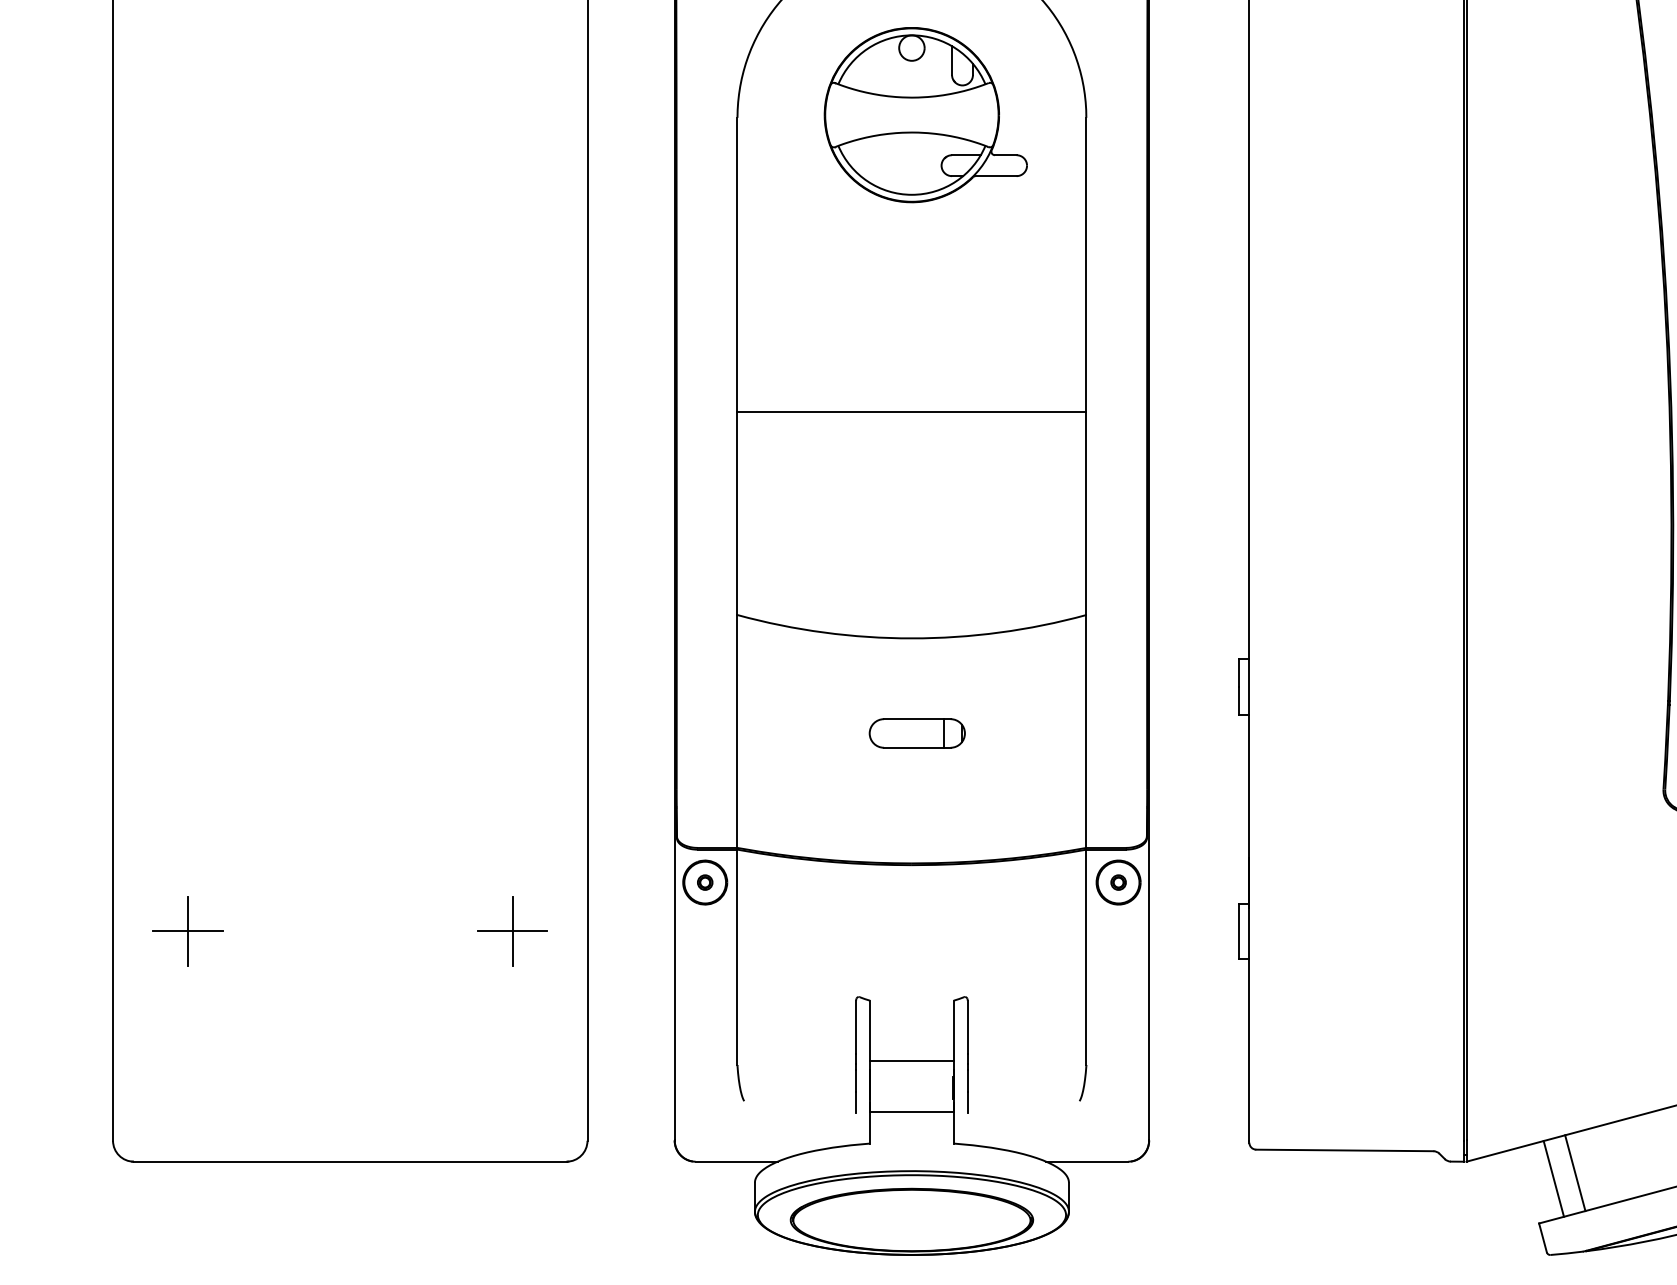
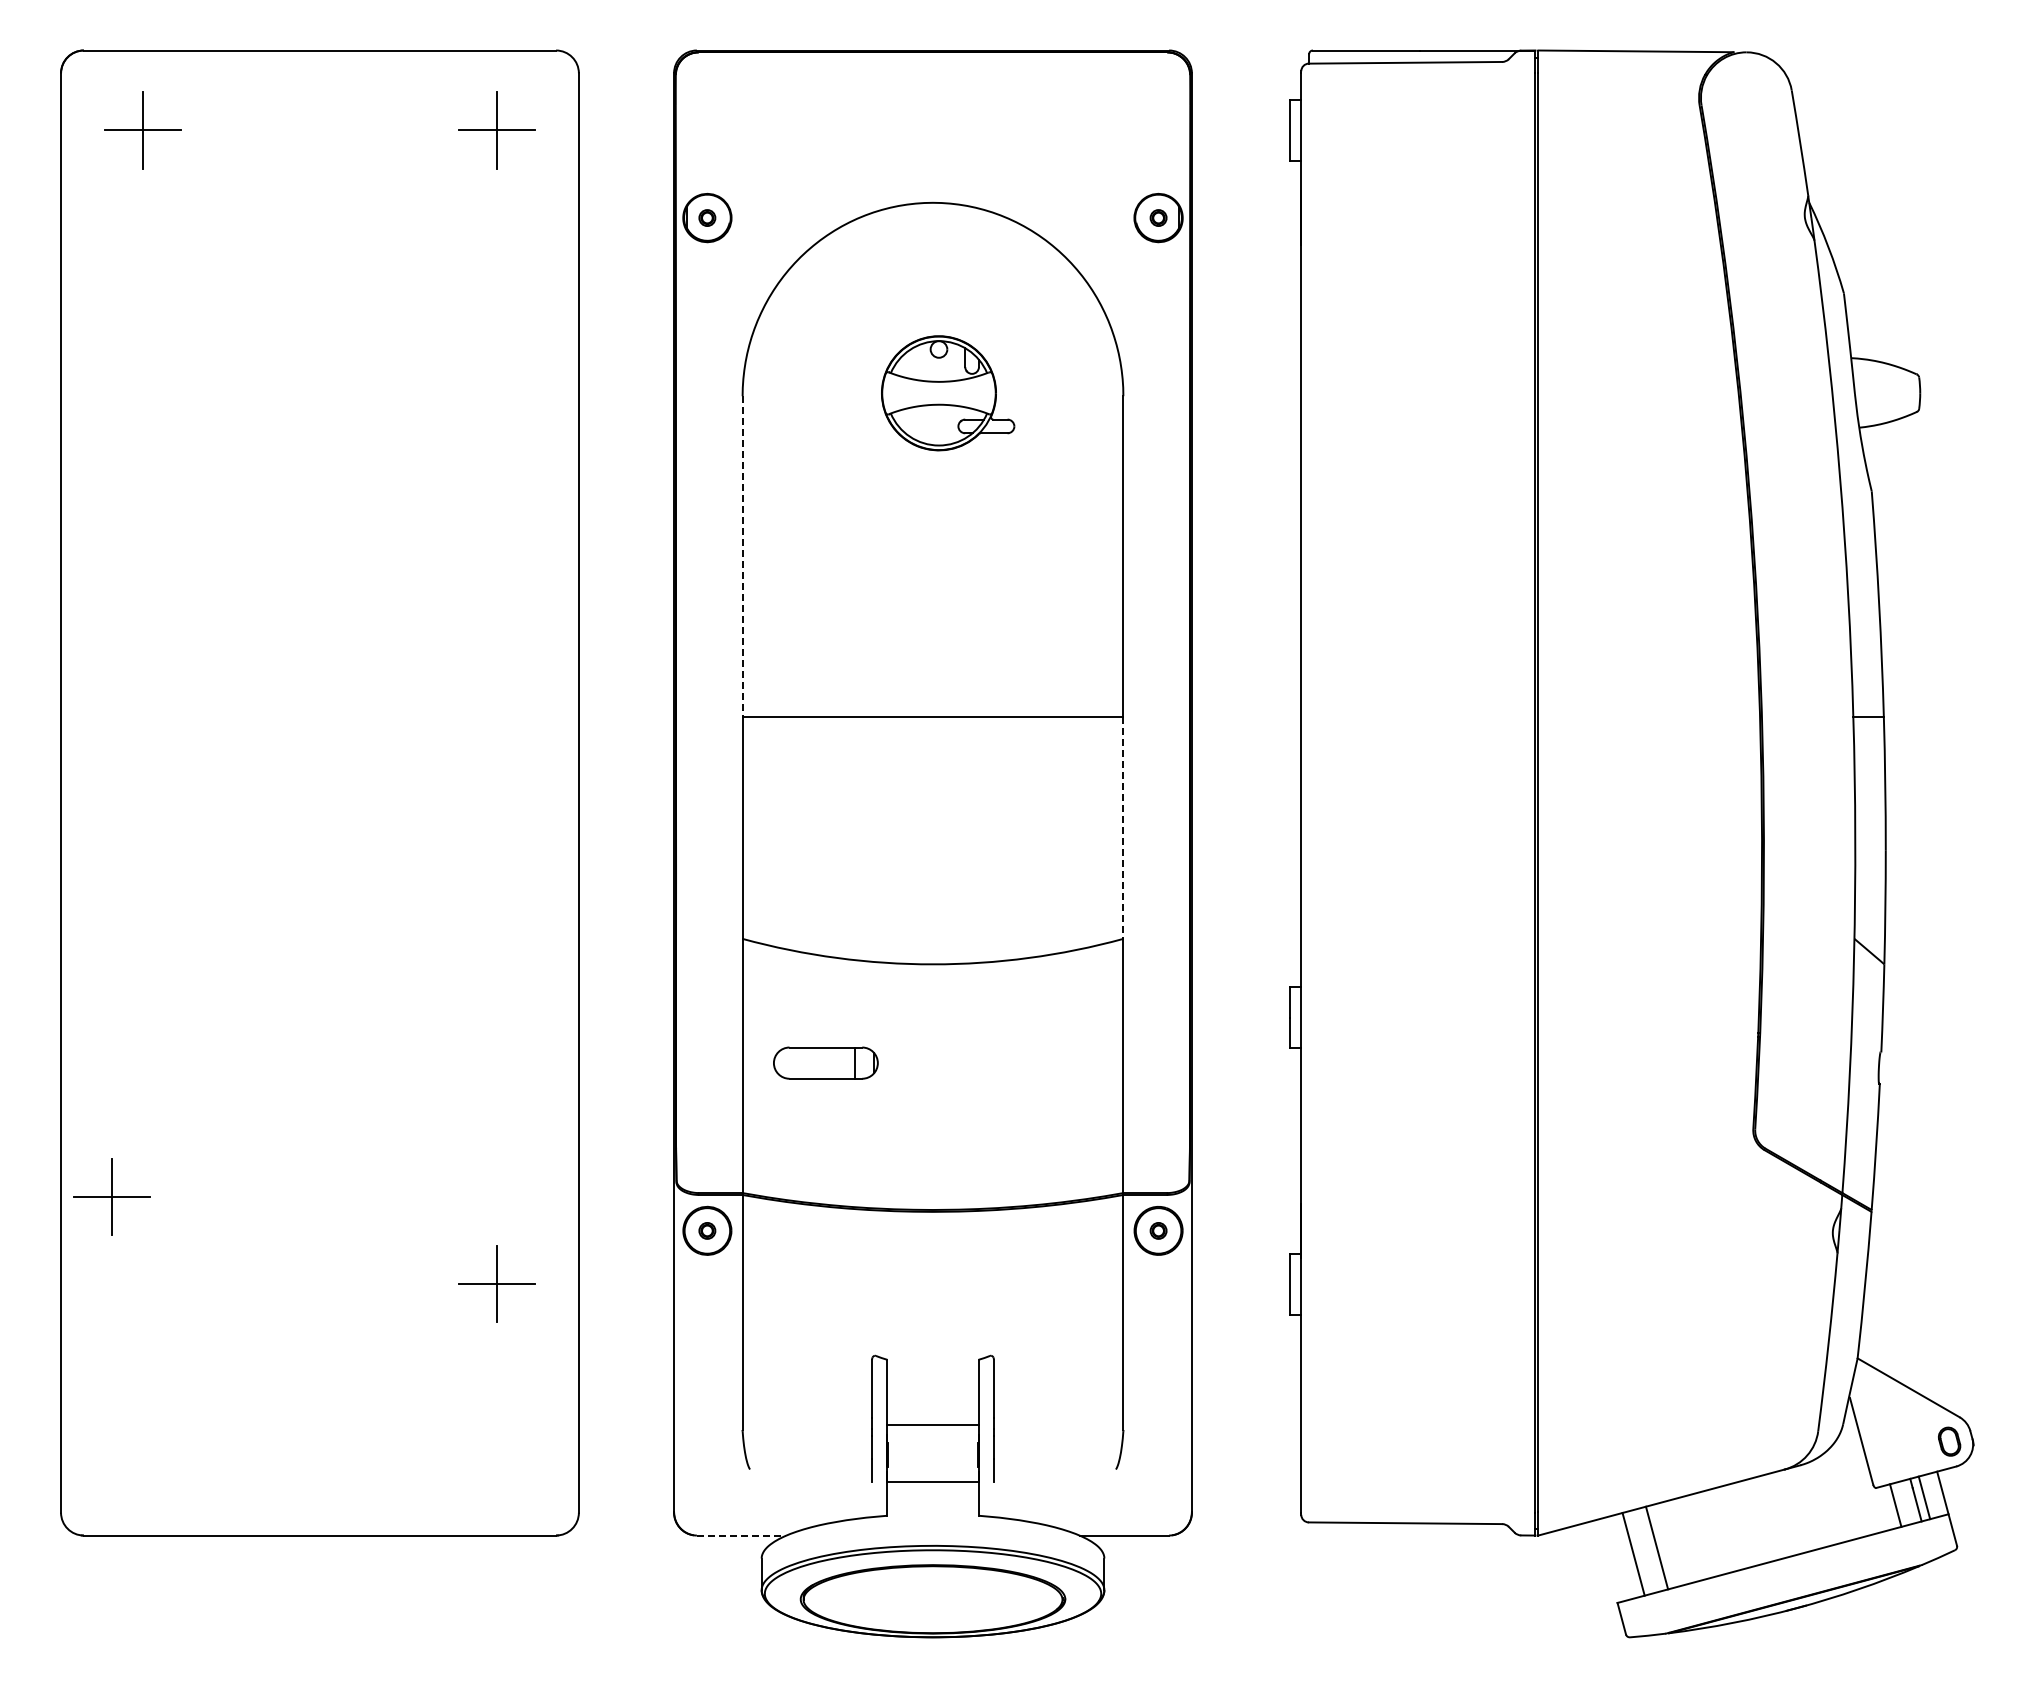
part: (925, 115) -> (947, 393), size x0.6
line: (737, 265) -> (742, 557), solid -> dashed
line: (1086, 512) -> (1123, 827), solid -> dashed
part: (916, 732) -> (825, 1062), moved
part: (187, 930) -> (111, 1196), moved
line: (736, 1161) -> (741, 1535), solid -> dashed

